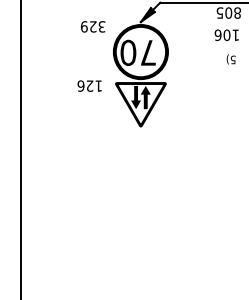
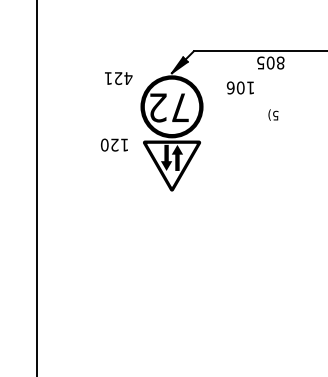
text: (93, 26) -> (118, 78), 329 -> 421
text: (225, 34) -> (239, 87), moved
text: (127, 52) -> (157, 107), 70 -> 72
text: (80, 85) -> (104, 144), 126 -> 120

